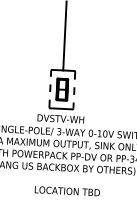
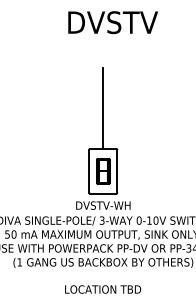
line: (50, 88) -> (89, 170), dashed -> solid
line: (74, 90) -> (117, 171), dashed -> solid
text: (67, 191) -> (103, 289), moved

